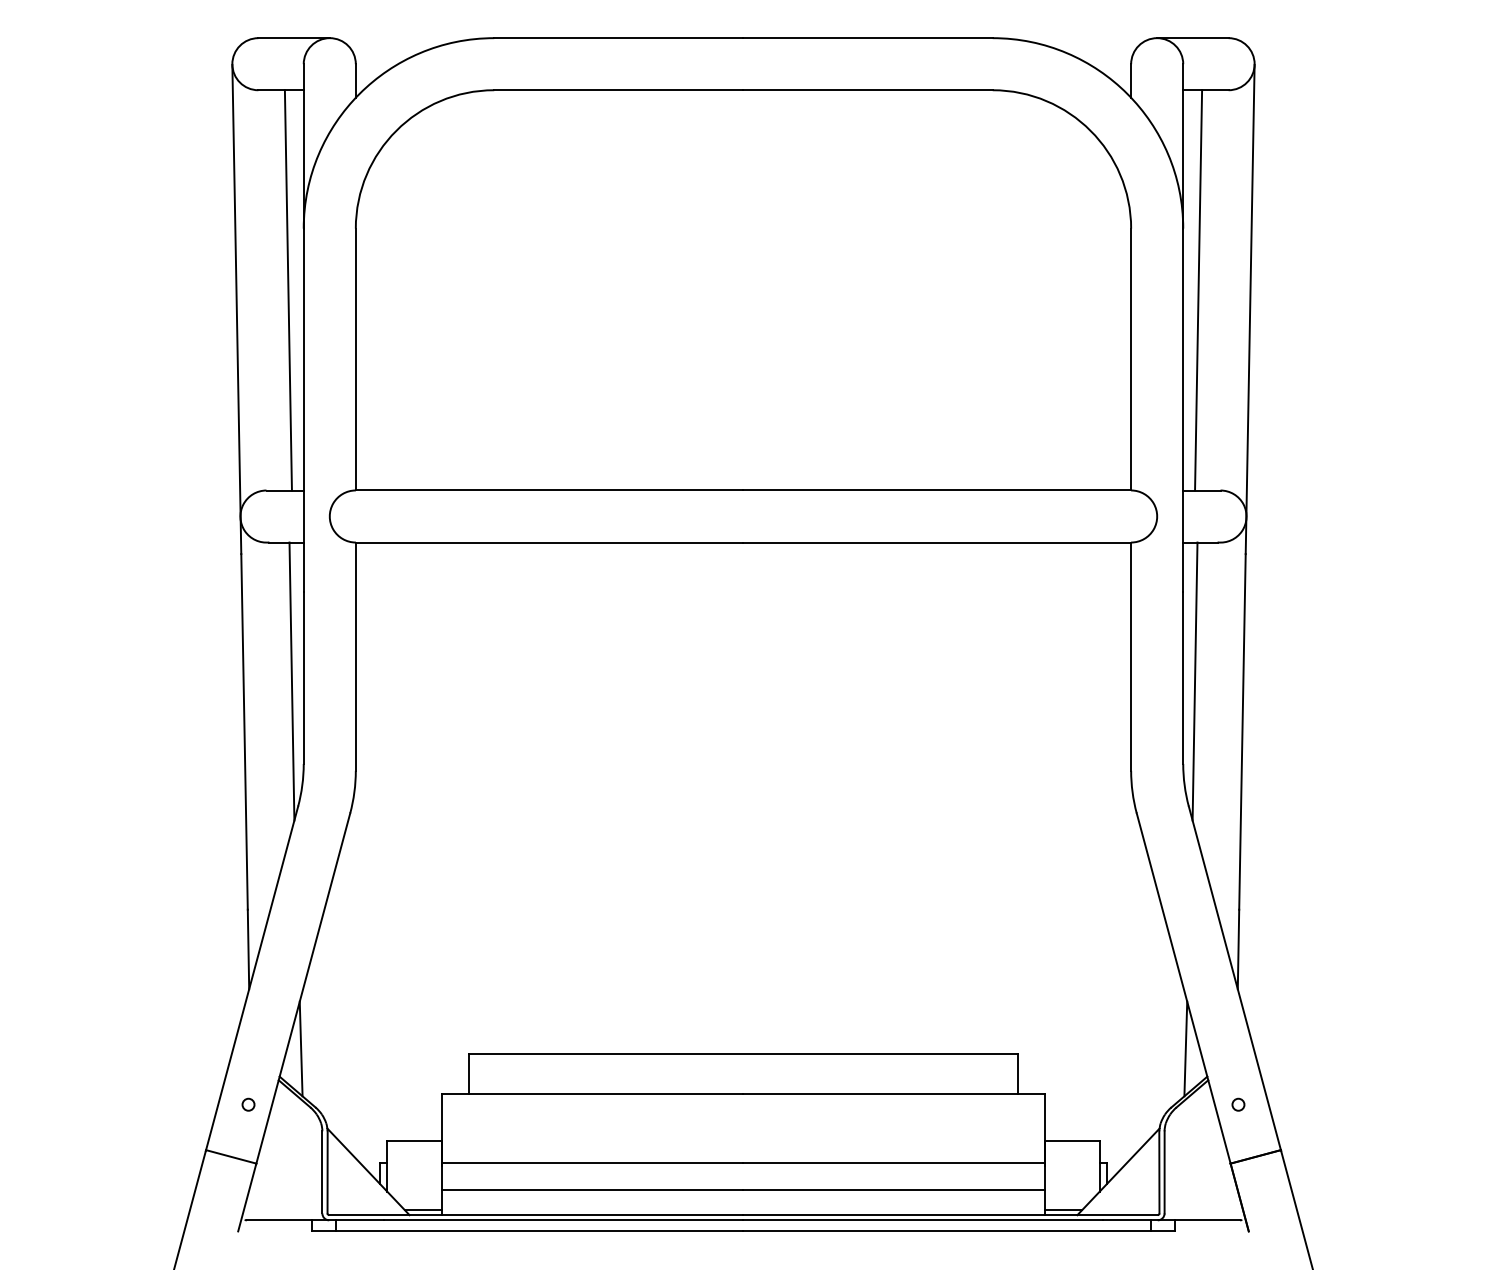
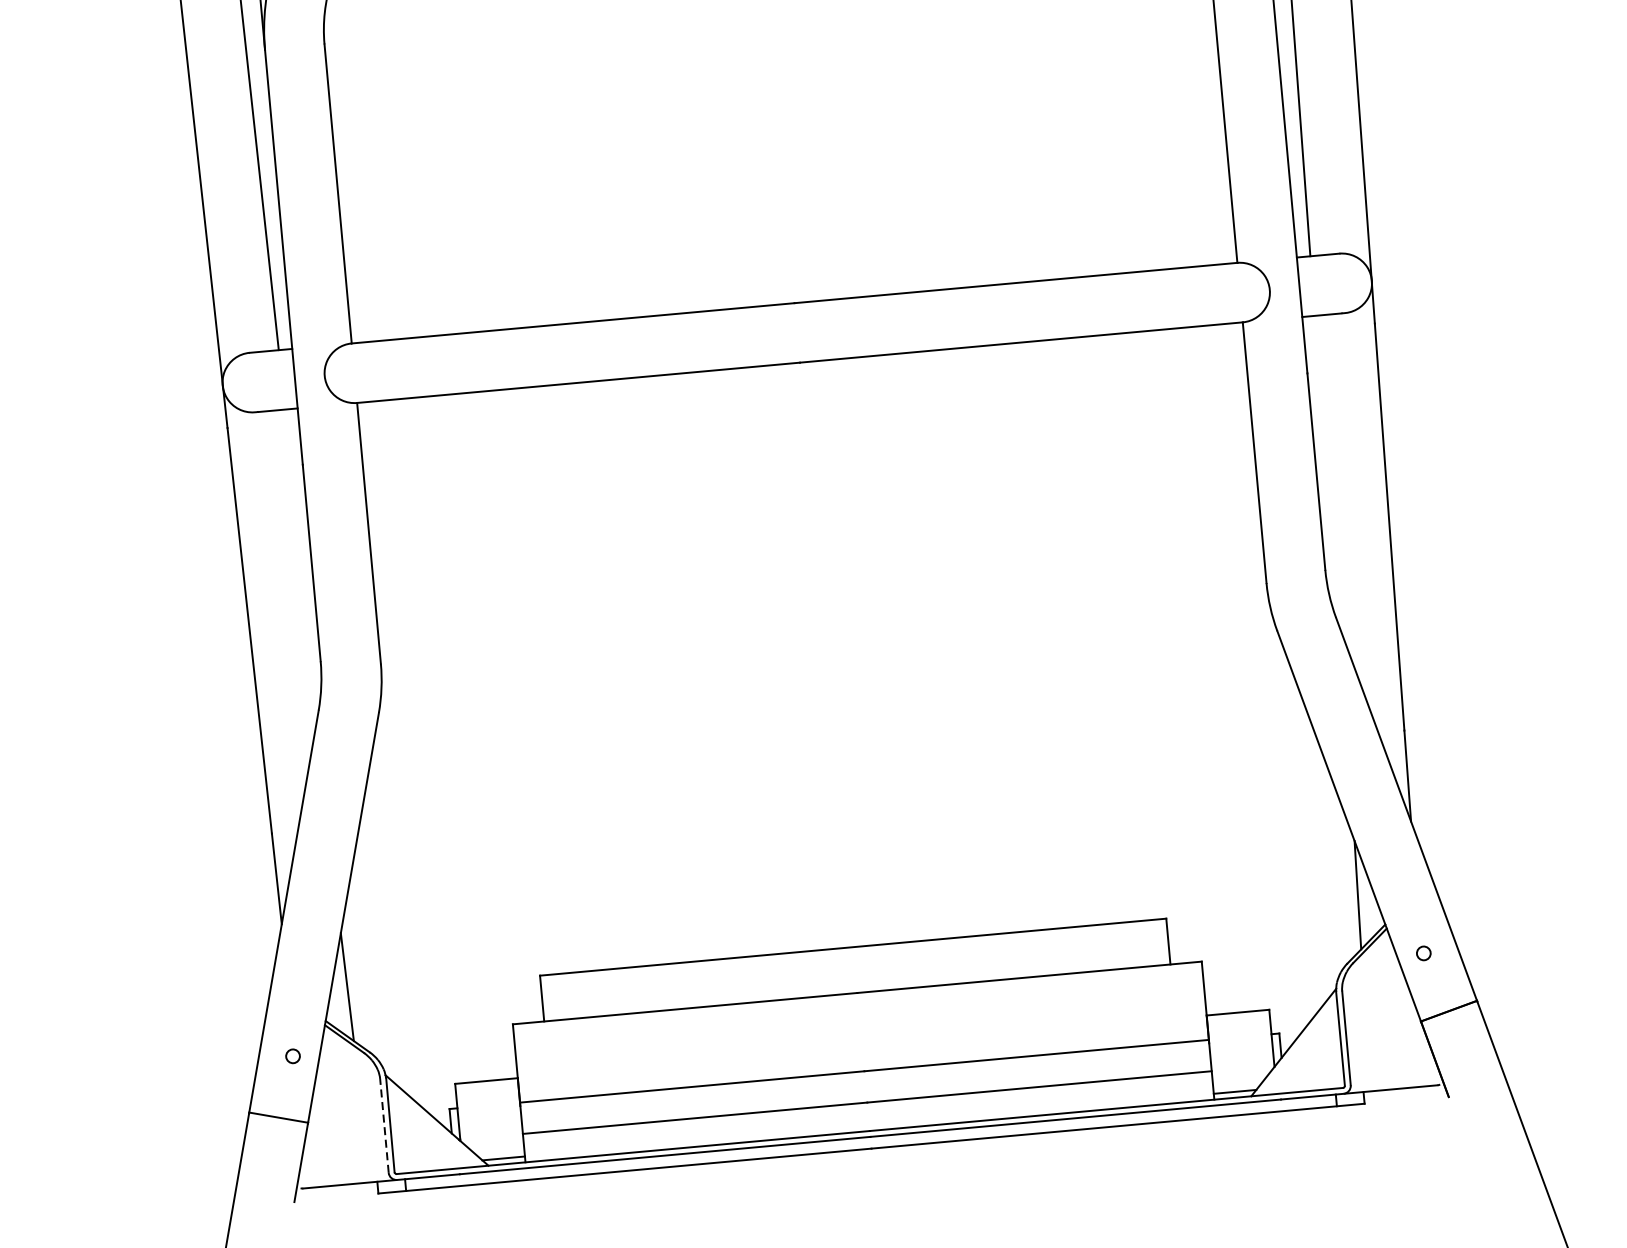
line: (291, 681) -> (298, 568), removed
line: (1194, 681) -> (1329, 474), removed
line: (322, 1171) -> (384, 1124), solid -> dashed

